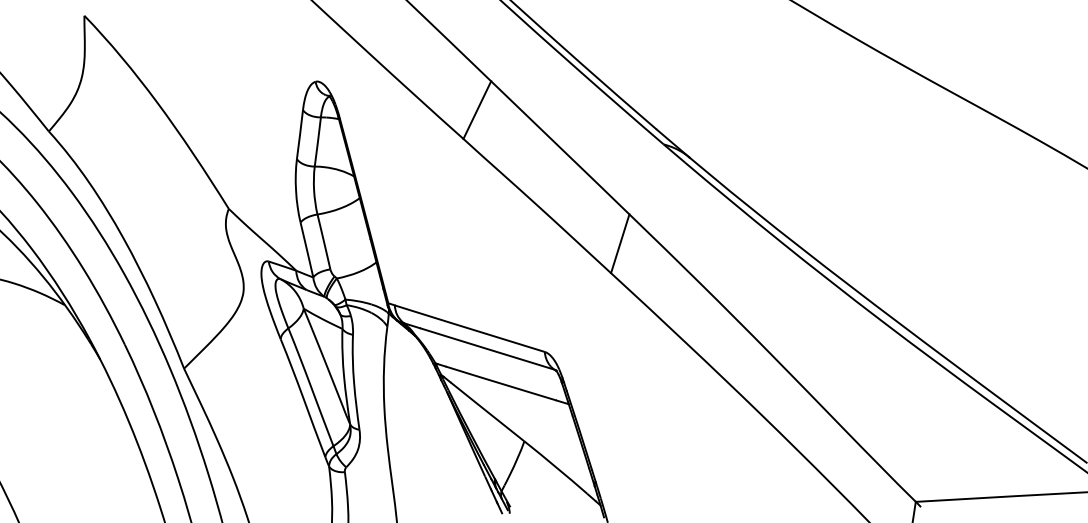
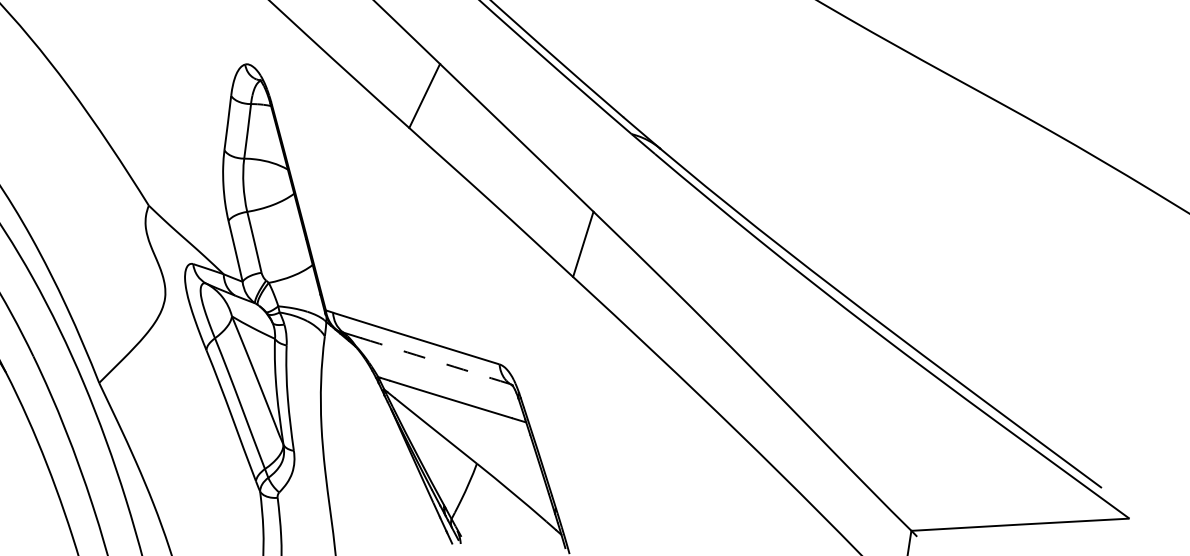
arc: (487, 348) -> (435, 360), solid -> dashed

